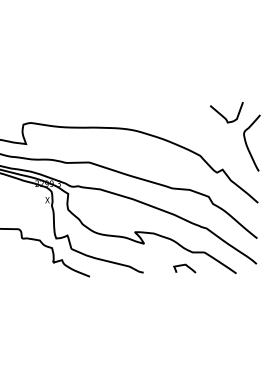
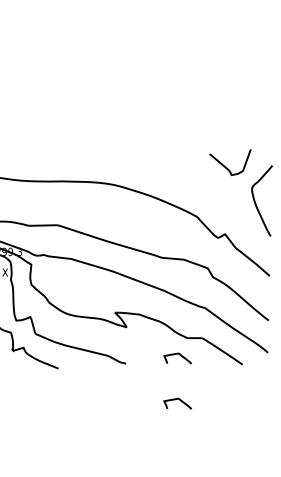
curve: (182, 302) -> (174, 400), added

